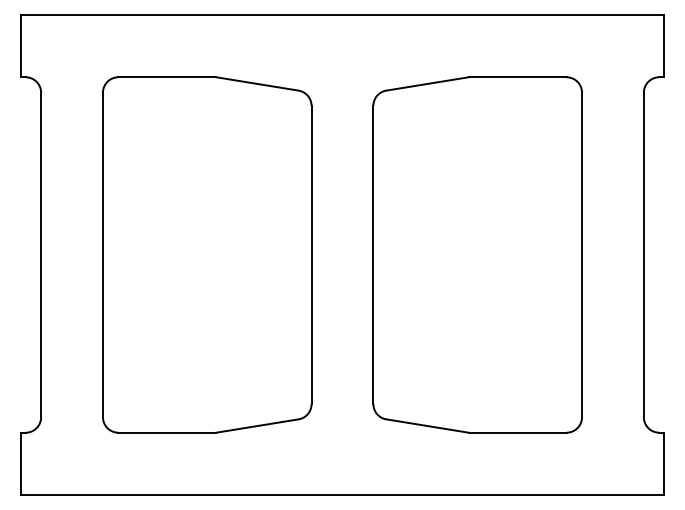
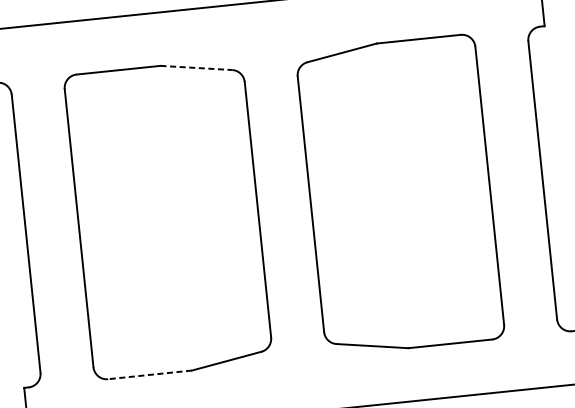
line: (257, 83) -> (196, 67), solid -> dashed
line: (167, 432) -> (150, 374), solid -> dashed

